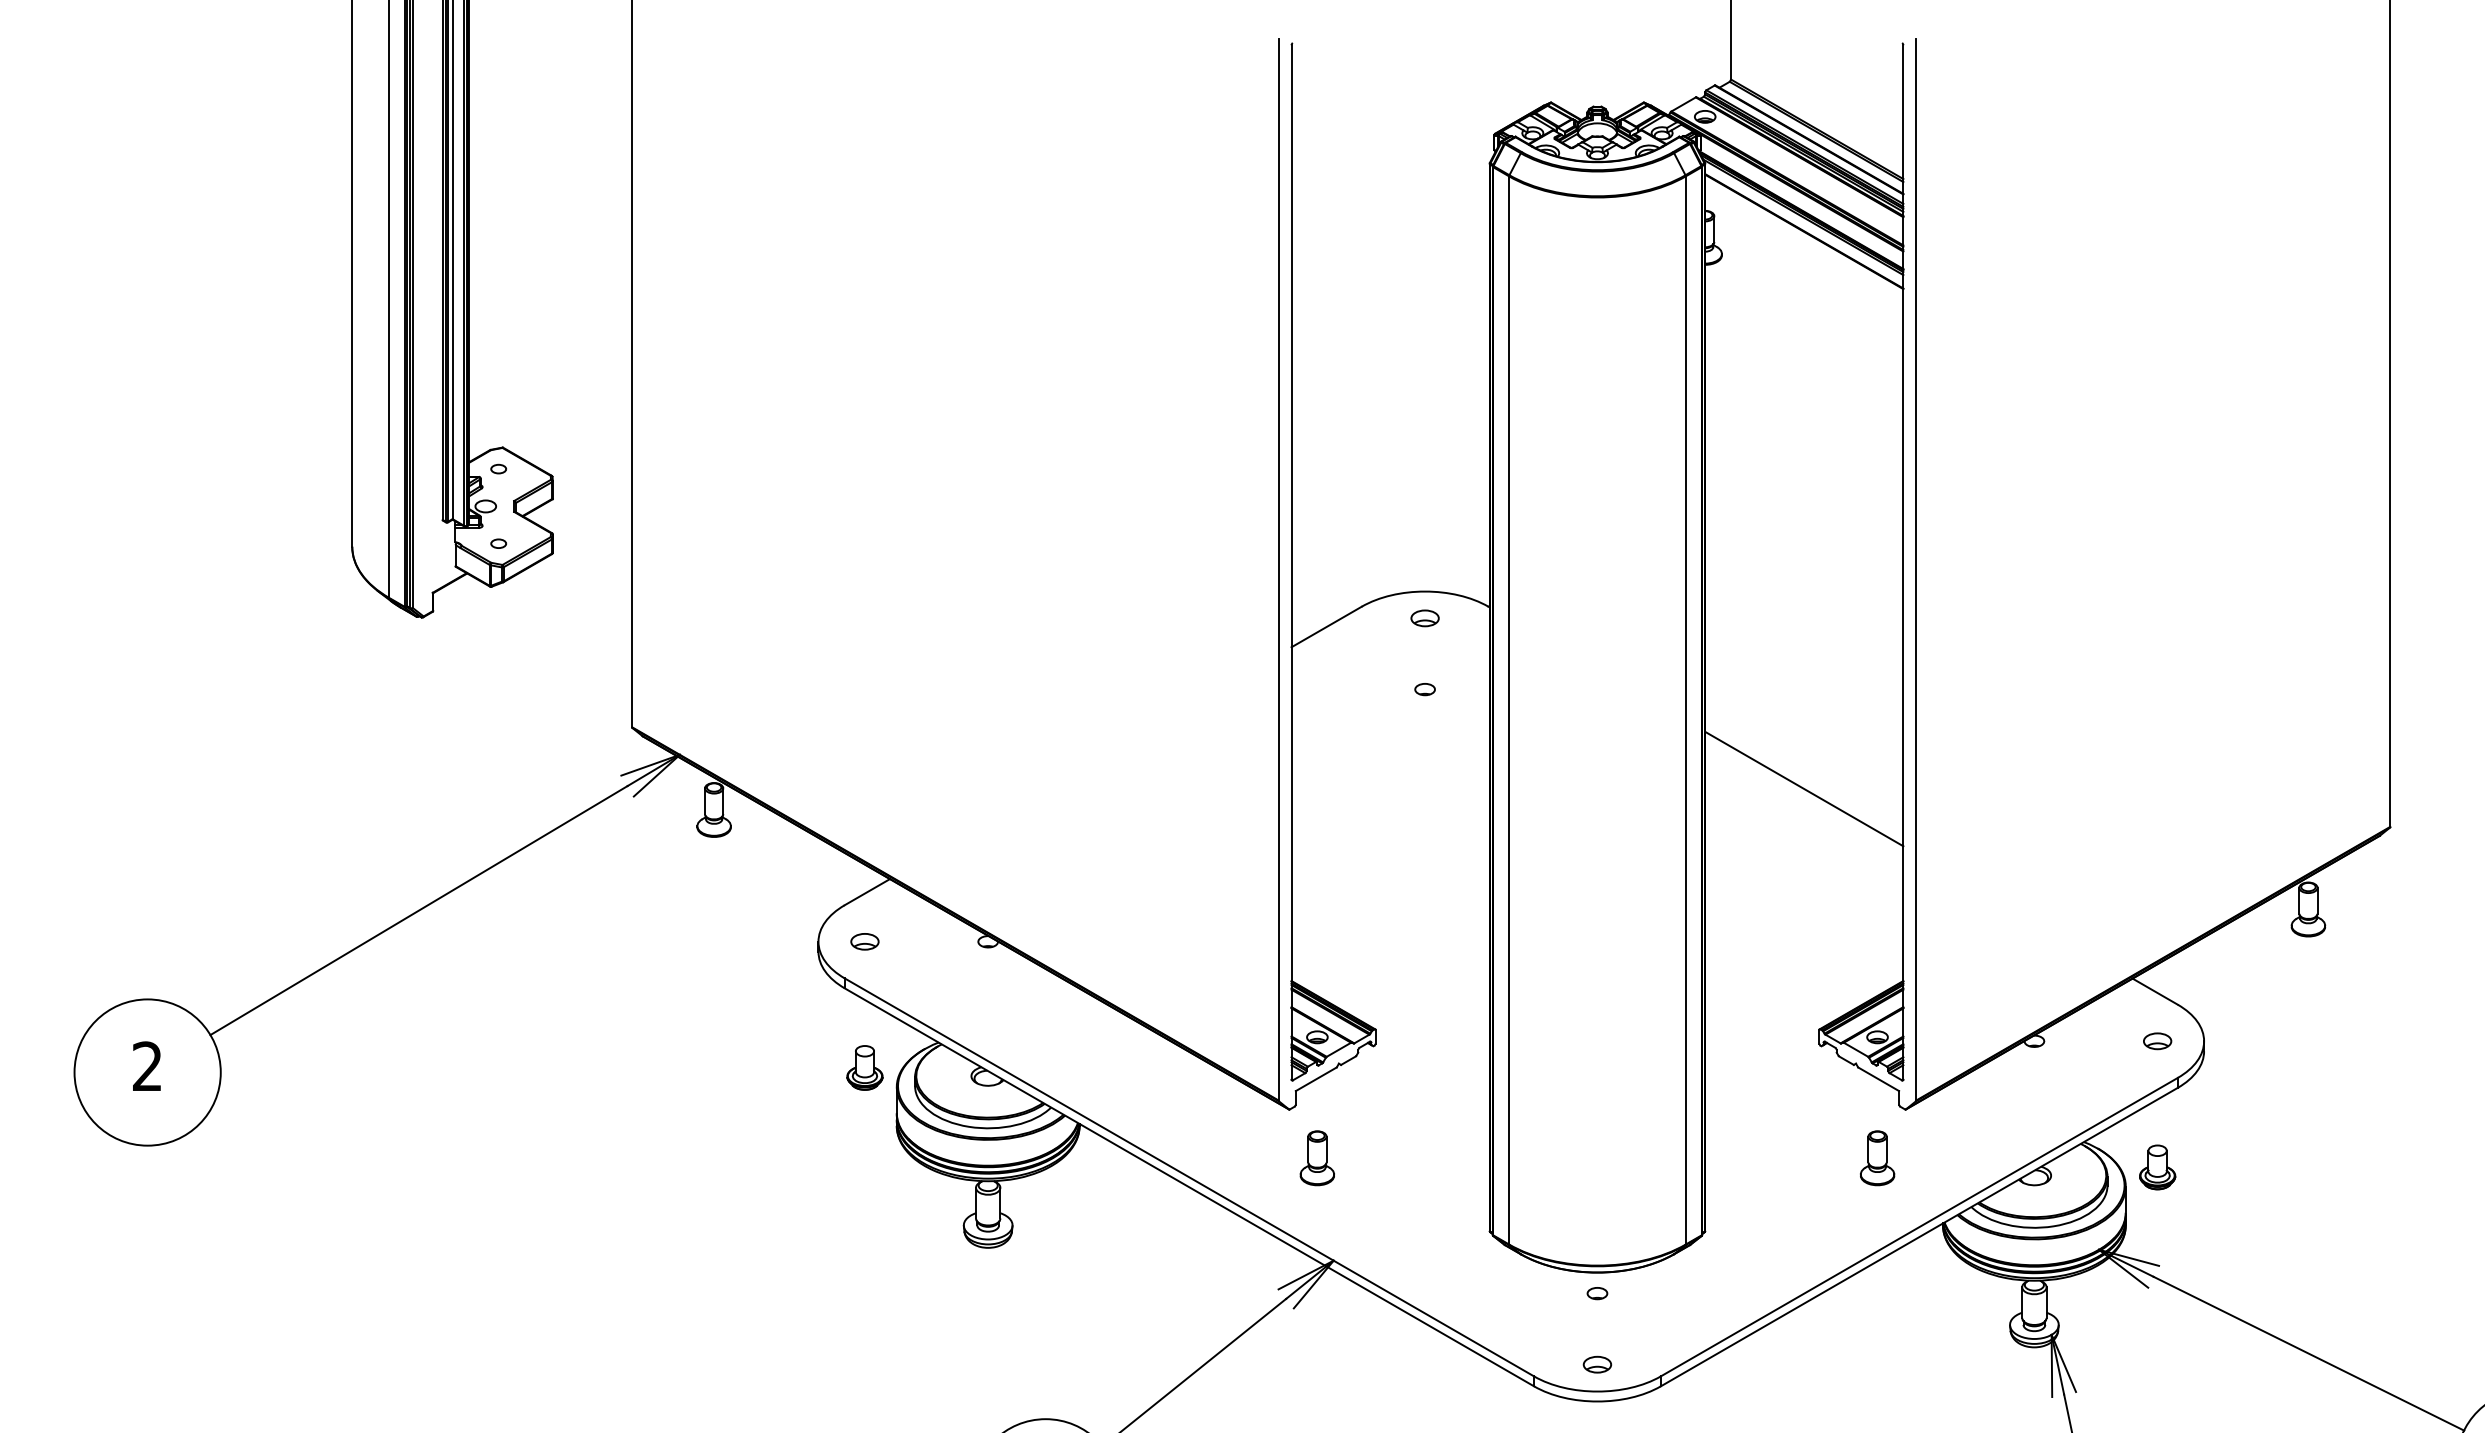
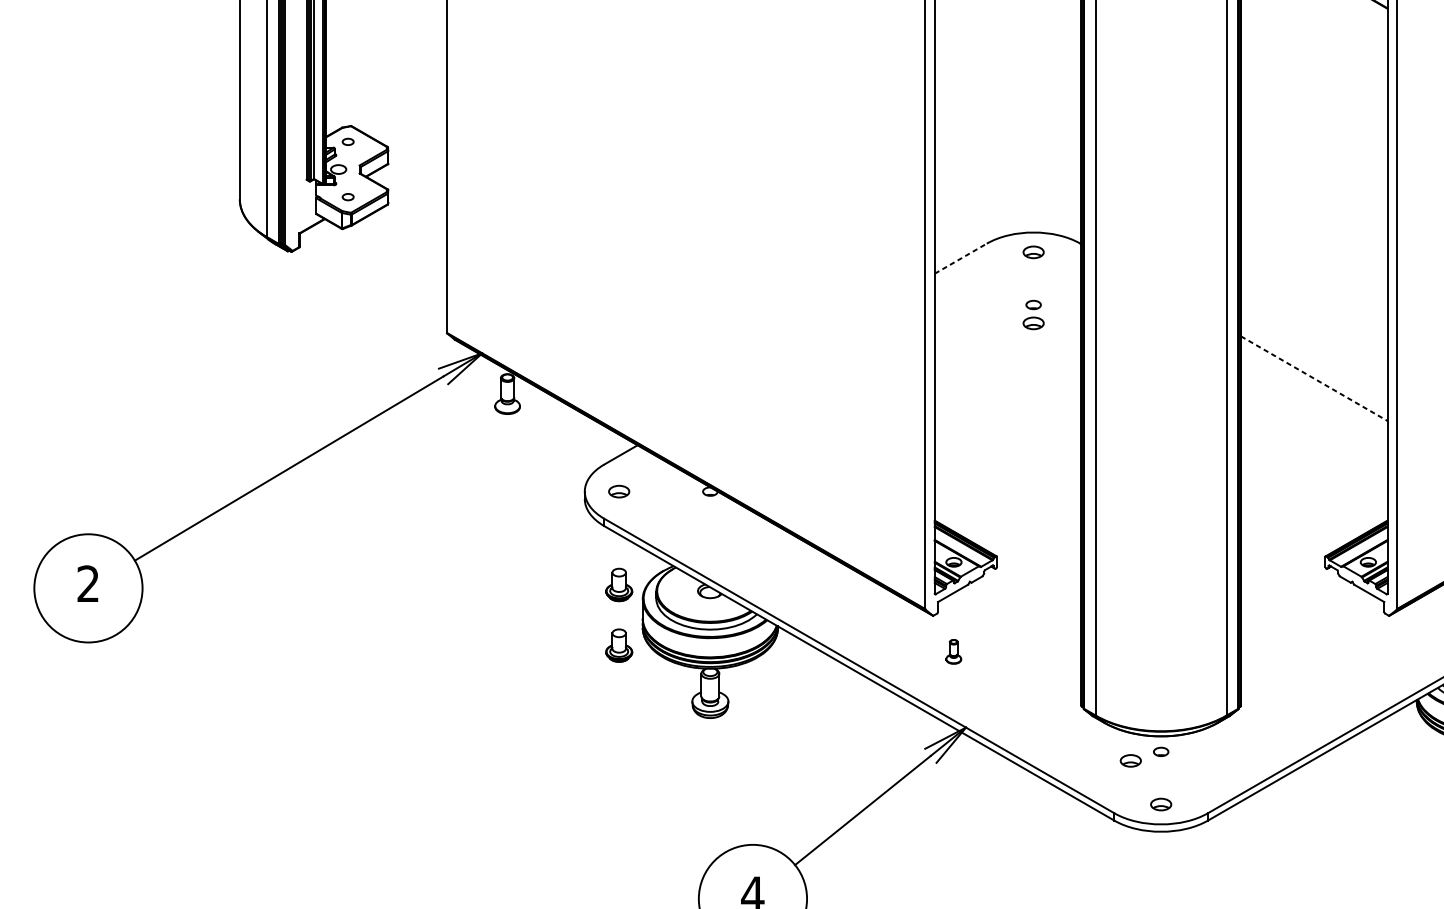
line: (1326, 626) -> (960, 258), solid -> dashed
part: (1424, 714) -> (1033, 323), added
line: (1804, 789) -> (1314, 378), solid -> dashed
part: (864, 1149) -> (618, 645), added
part: (1316, 1158) -> (953, 651), size x0.6
part: (1877, 1158) -> (1368, 651), removed
part: (1556, 1305) -> (1130, 760), added

